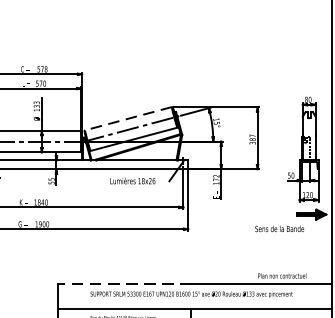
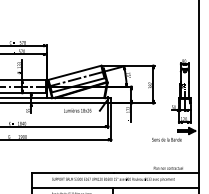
line: (127, 118) -> (74, 72), dashed -> solid
line: (124, 284) -> (72, 173), dashed -> solid

